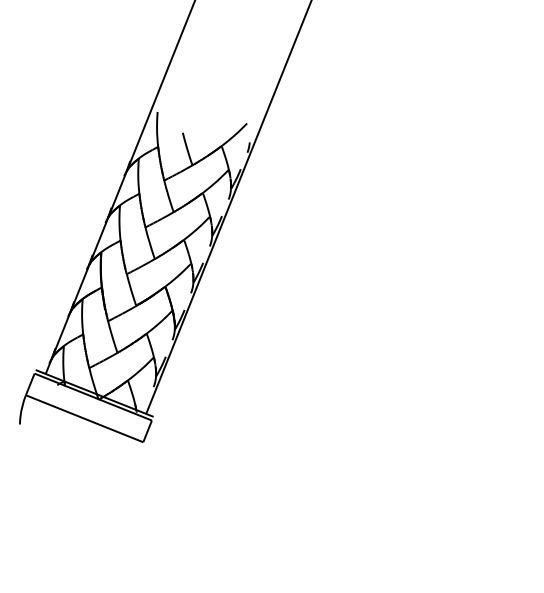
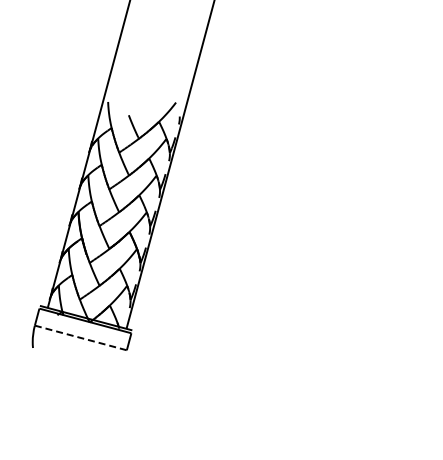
line: (84, 418) -> (80, 337), solid -> dashed

